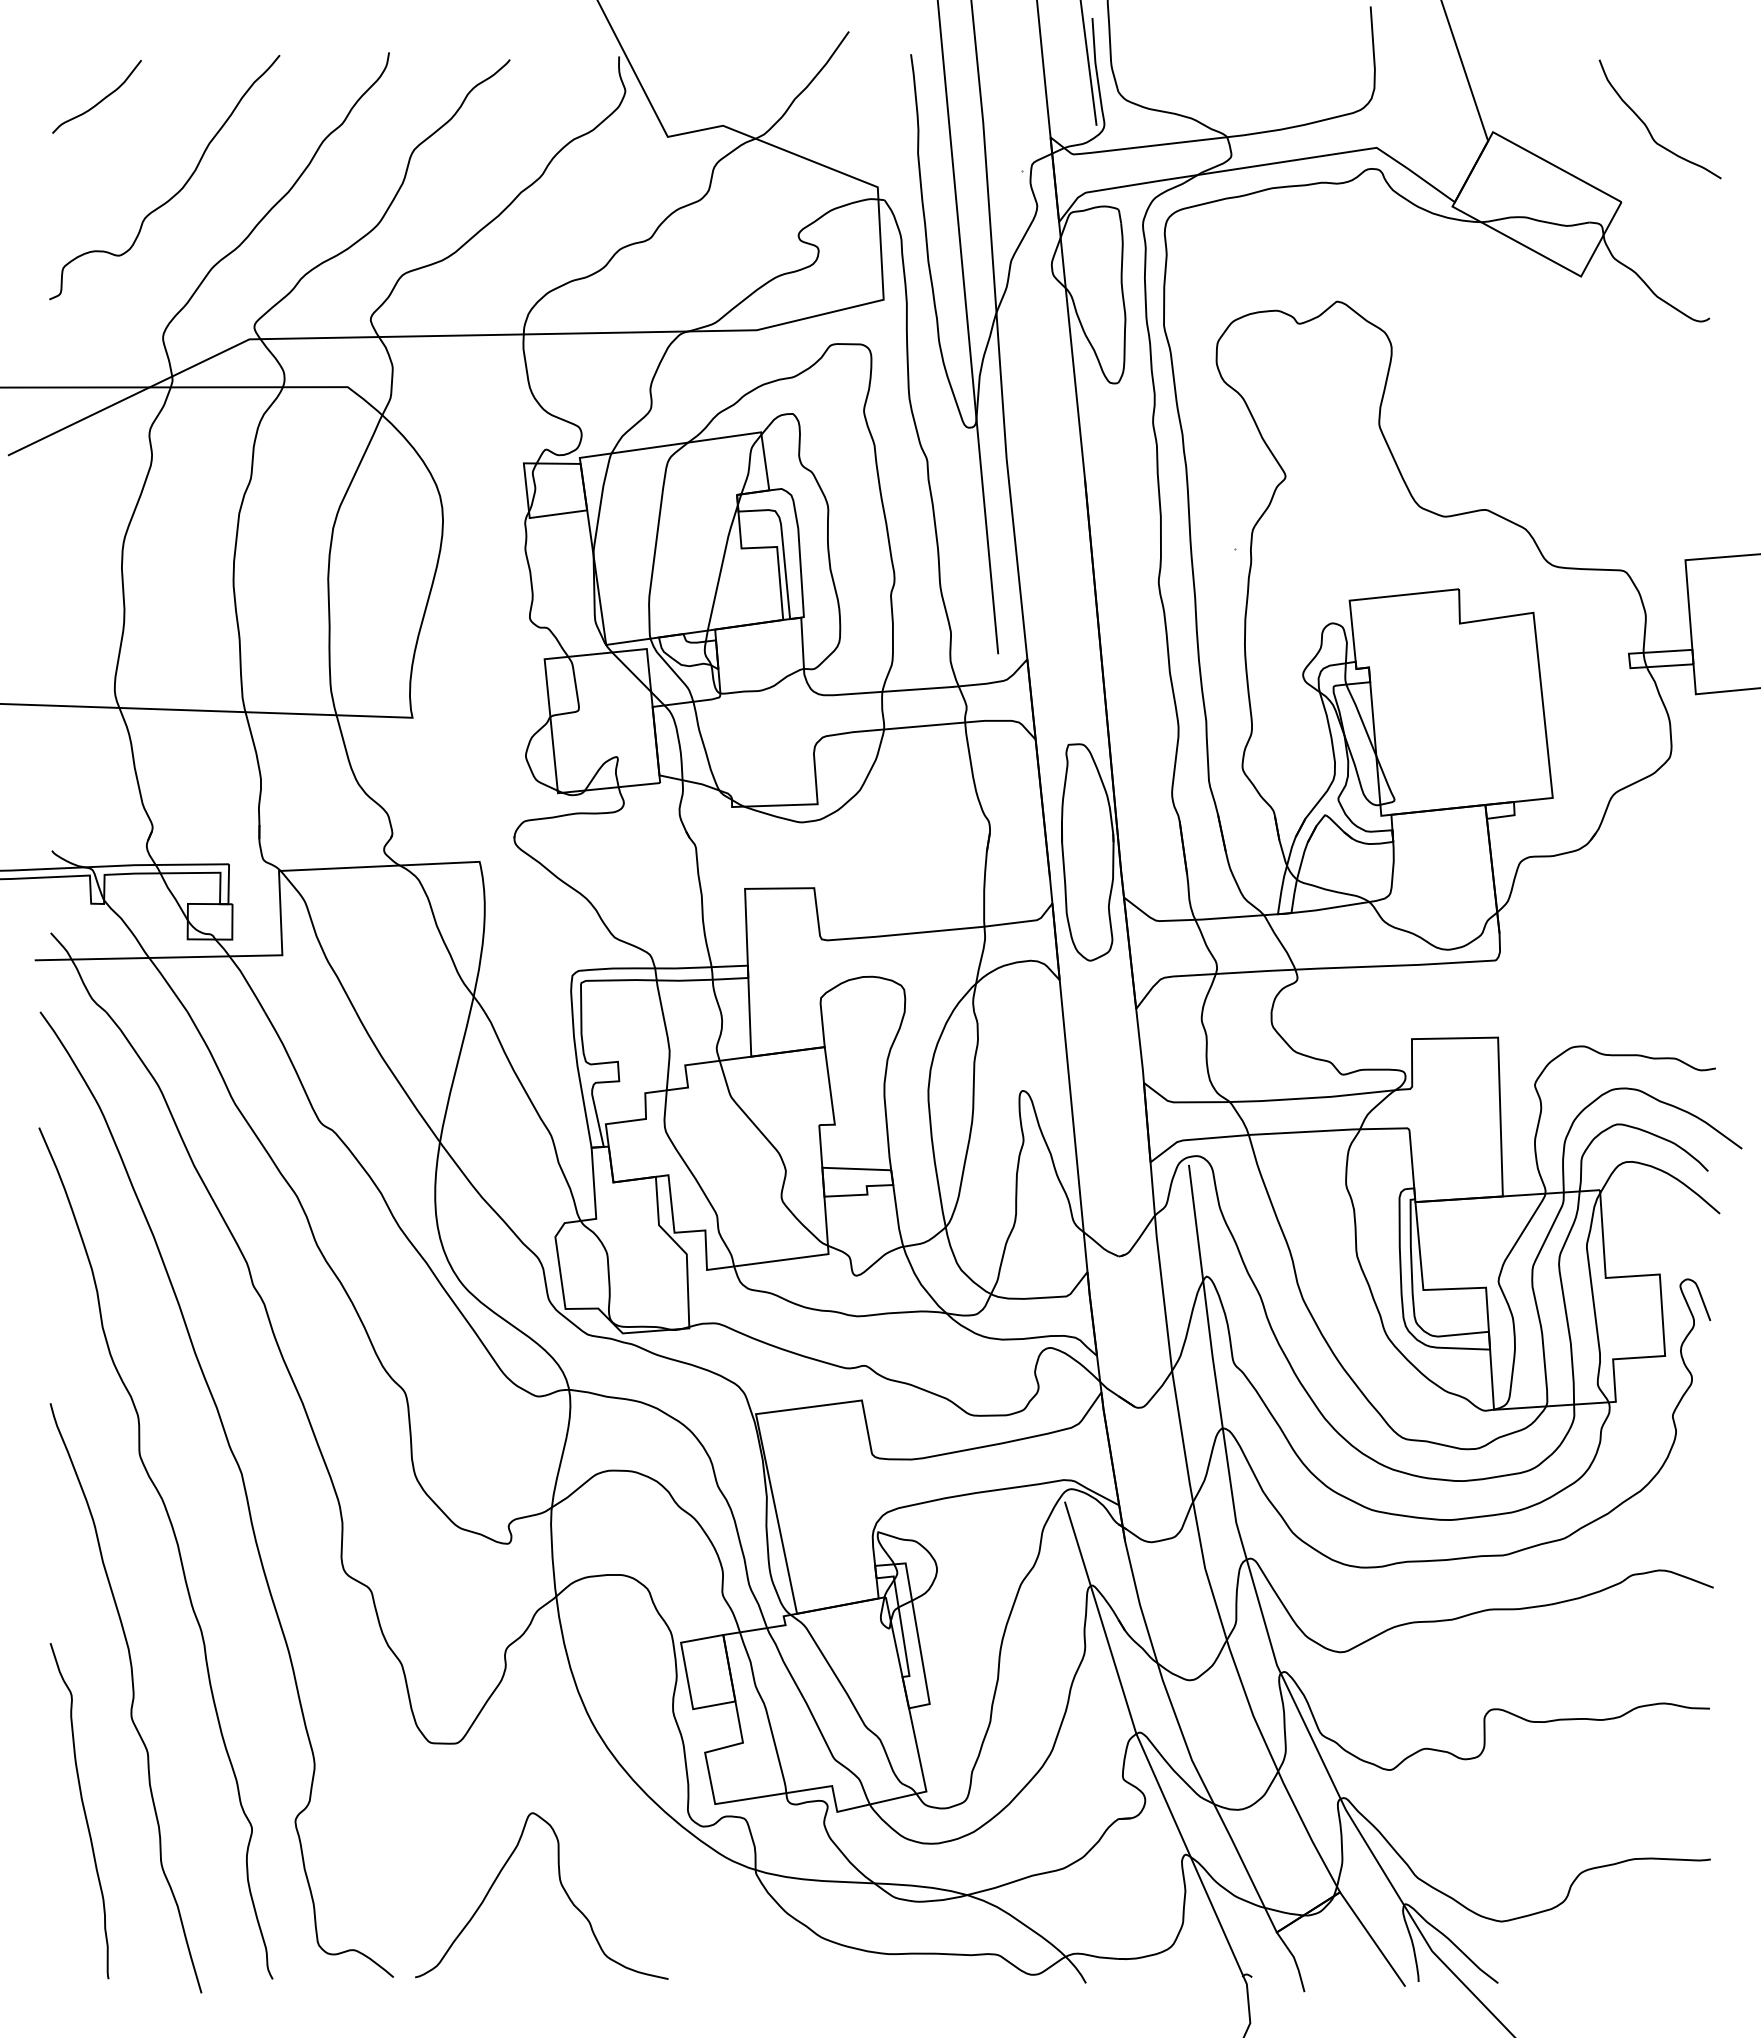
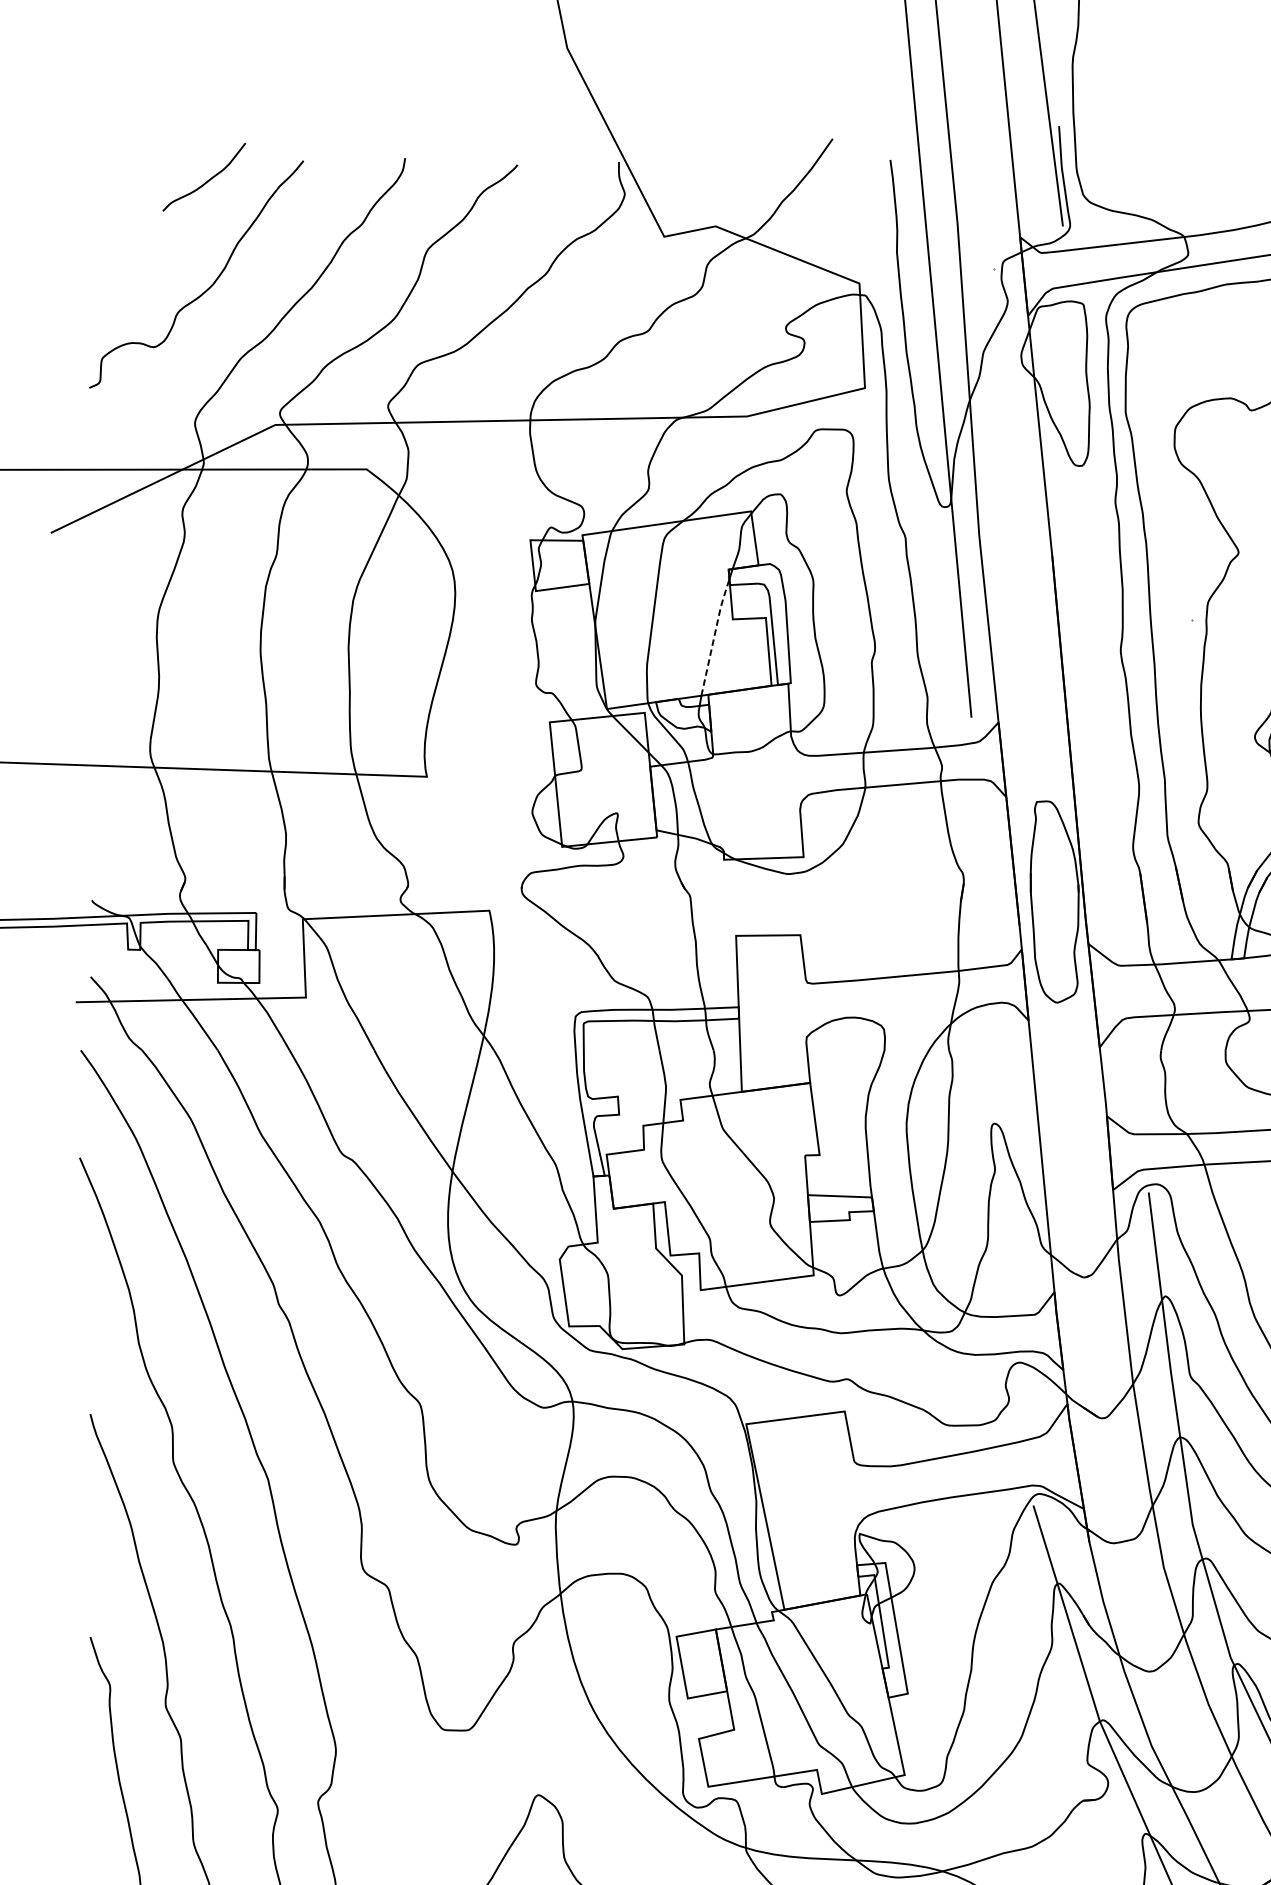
curve: (100, 100) -> (207, 180), moved
line: (722, 565) -> (715, 635), solid -> dashed

